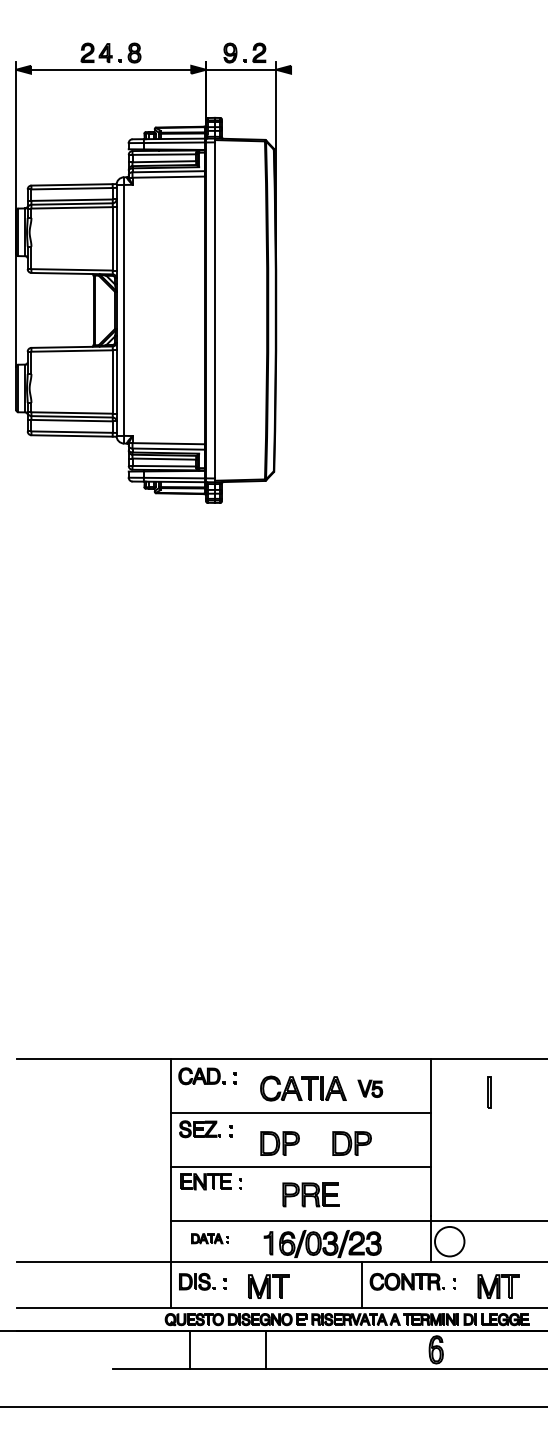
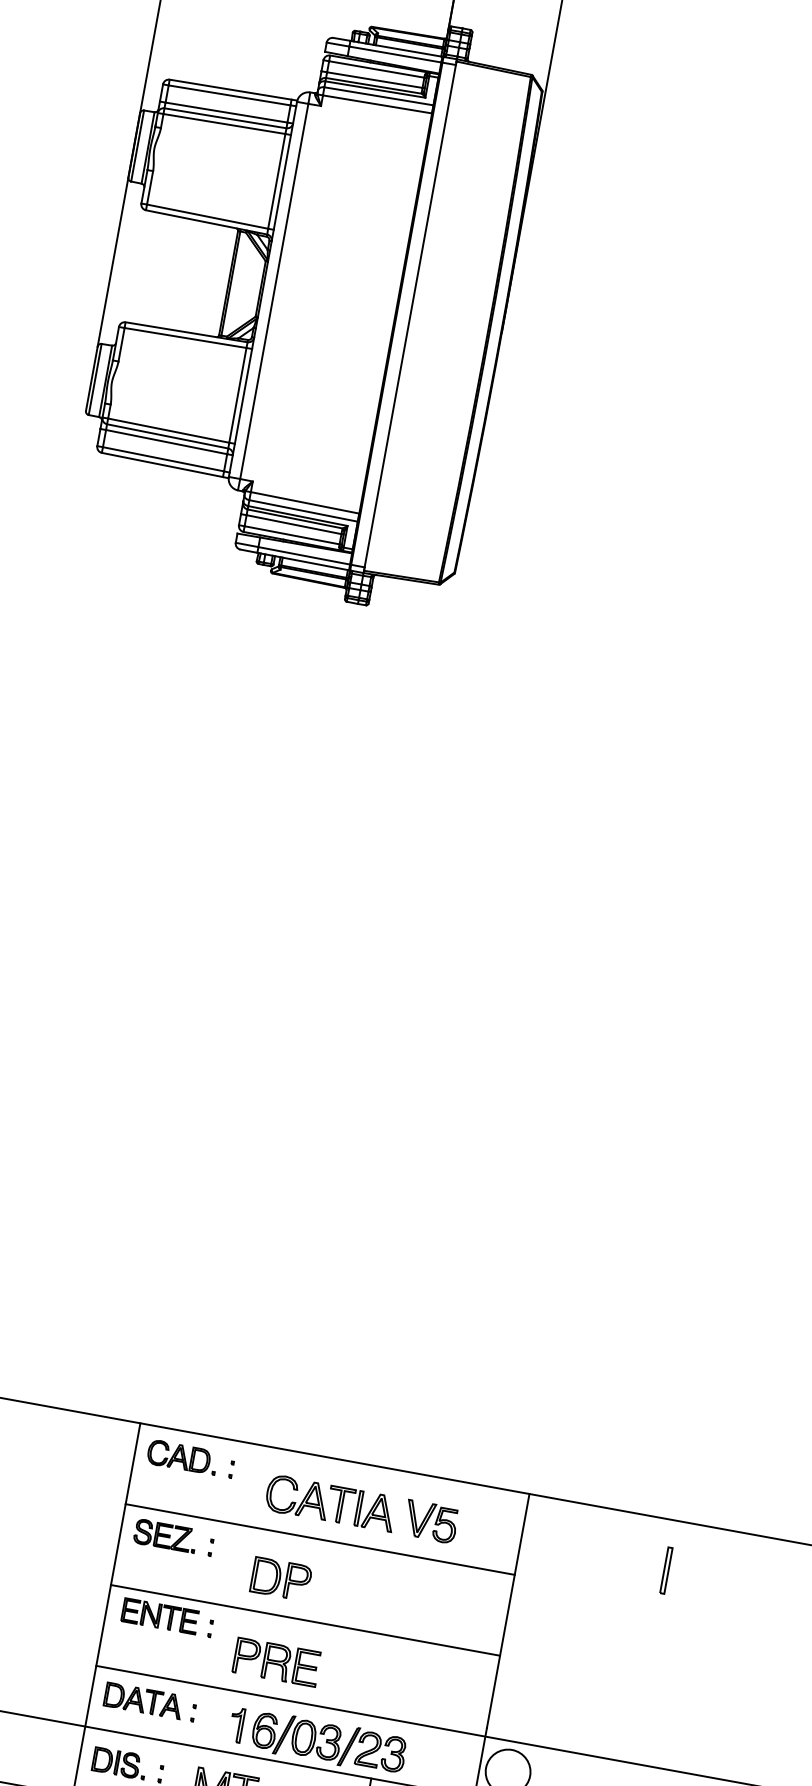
part: (370, 1088) -> (431, 1521), size x1.43
line: (488, 1092) -> (664, 1570), moved
part: (351, 1143) -> (387, 1598), removed
part: (310, 1194) -> (276, 1661), moved
part: (209, 1238) -> (149, 1701), size x1.67

